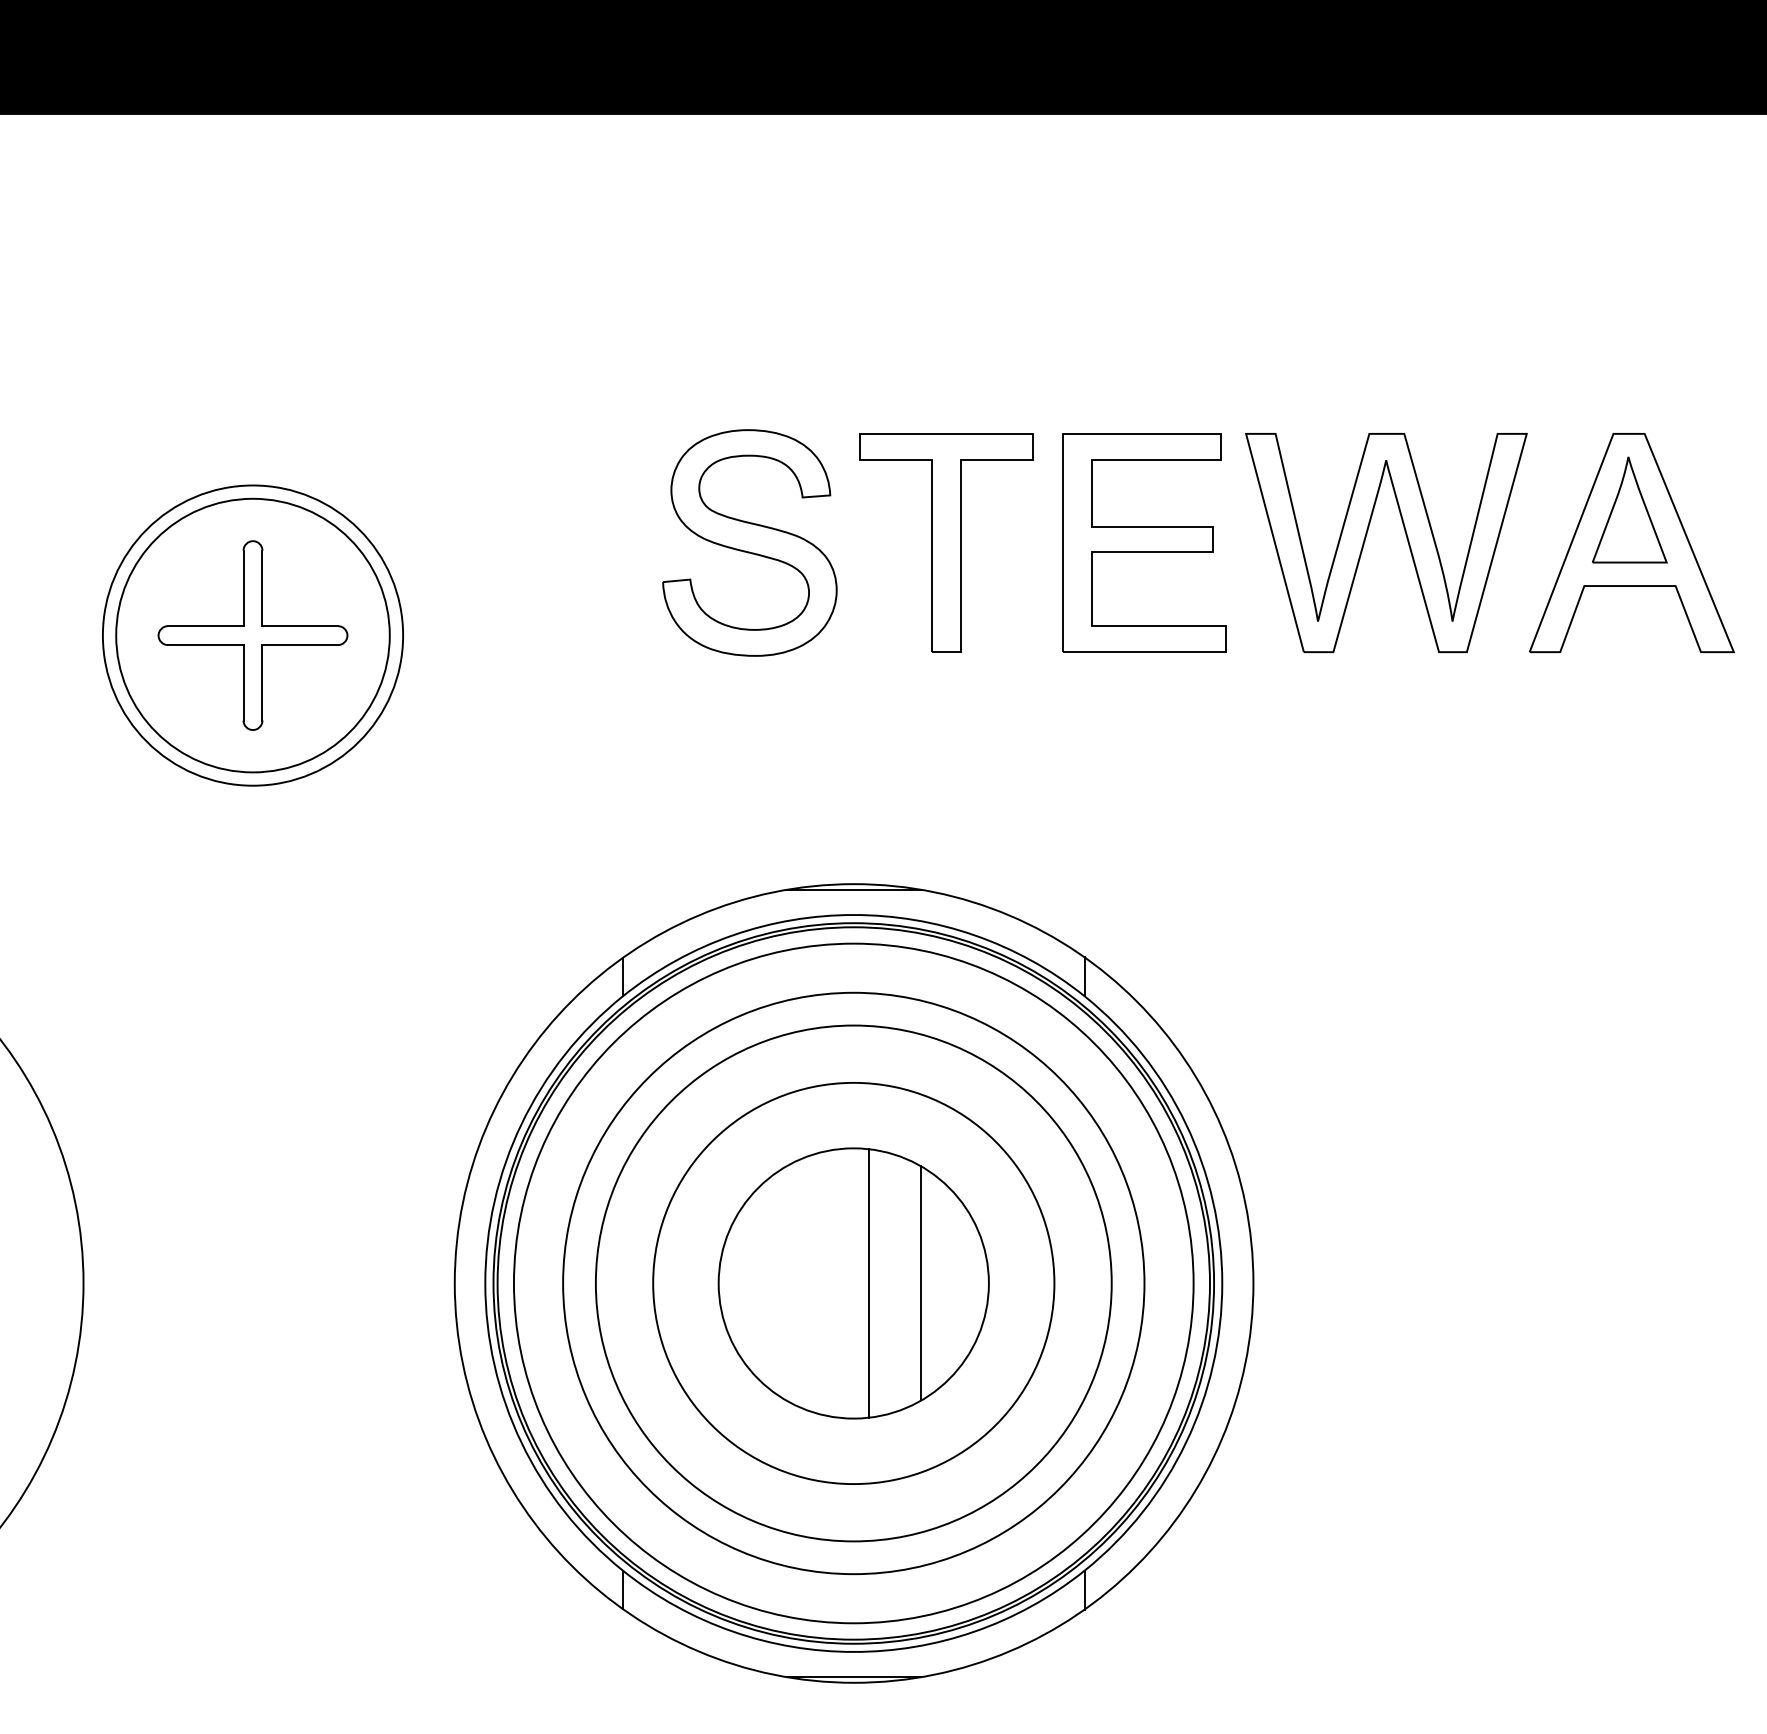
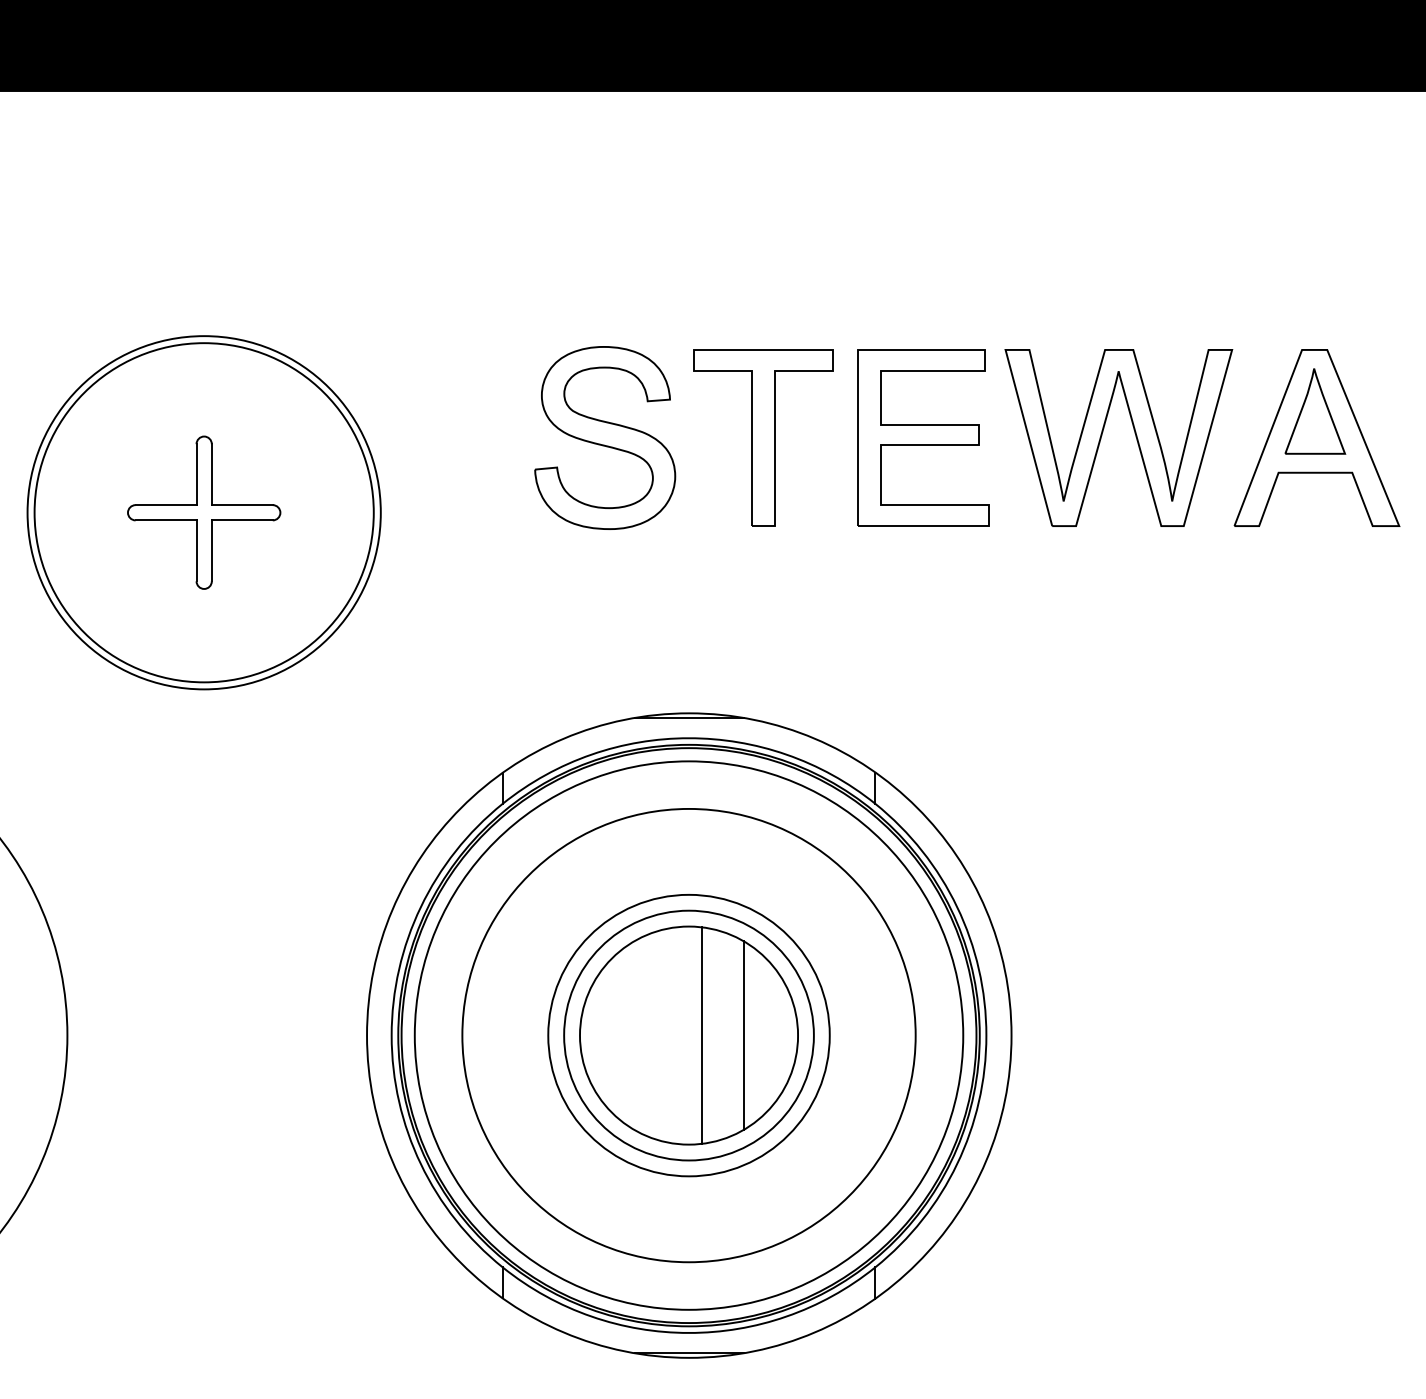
circle: (252, 635) -> (203, 512), size x1.4
circle: (252, 635) -> (203, 512), size x1.6
circle: (853, 1283) -> (688, 1035), size x0.6
circle: (853, 1283) -> (688, 1035), size x0.6
circle: (853, 1283) -> (688, 1035), size x1.4

